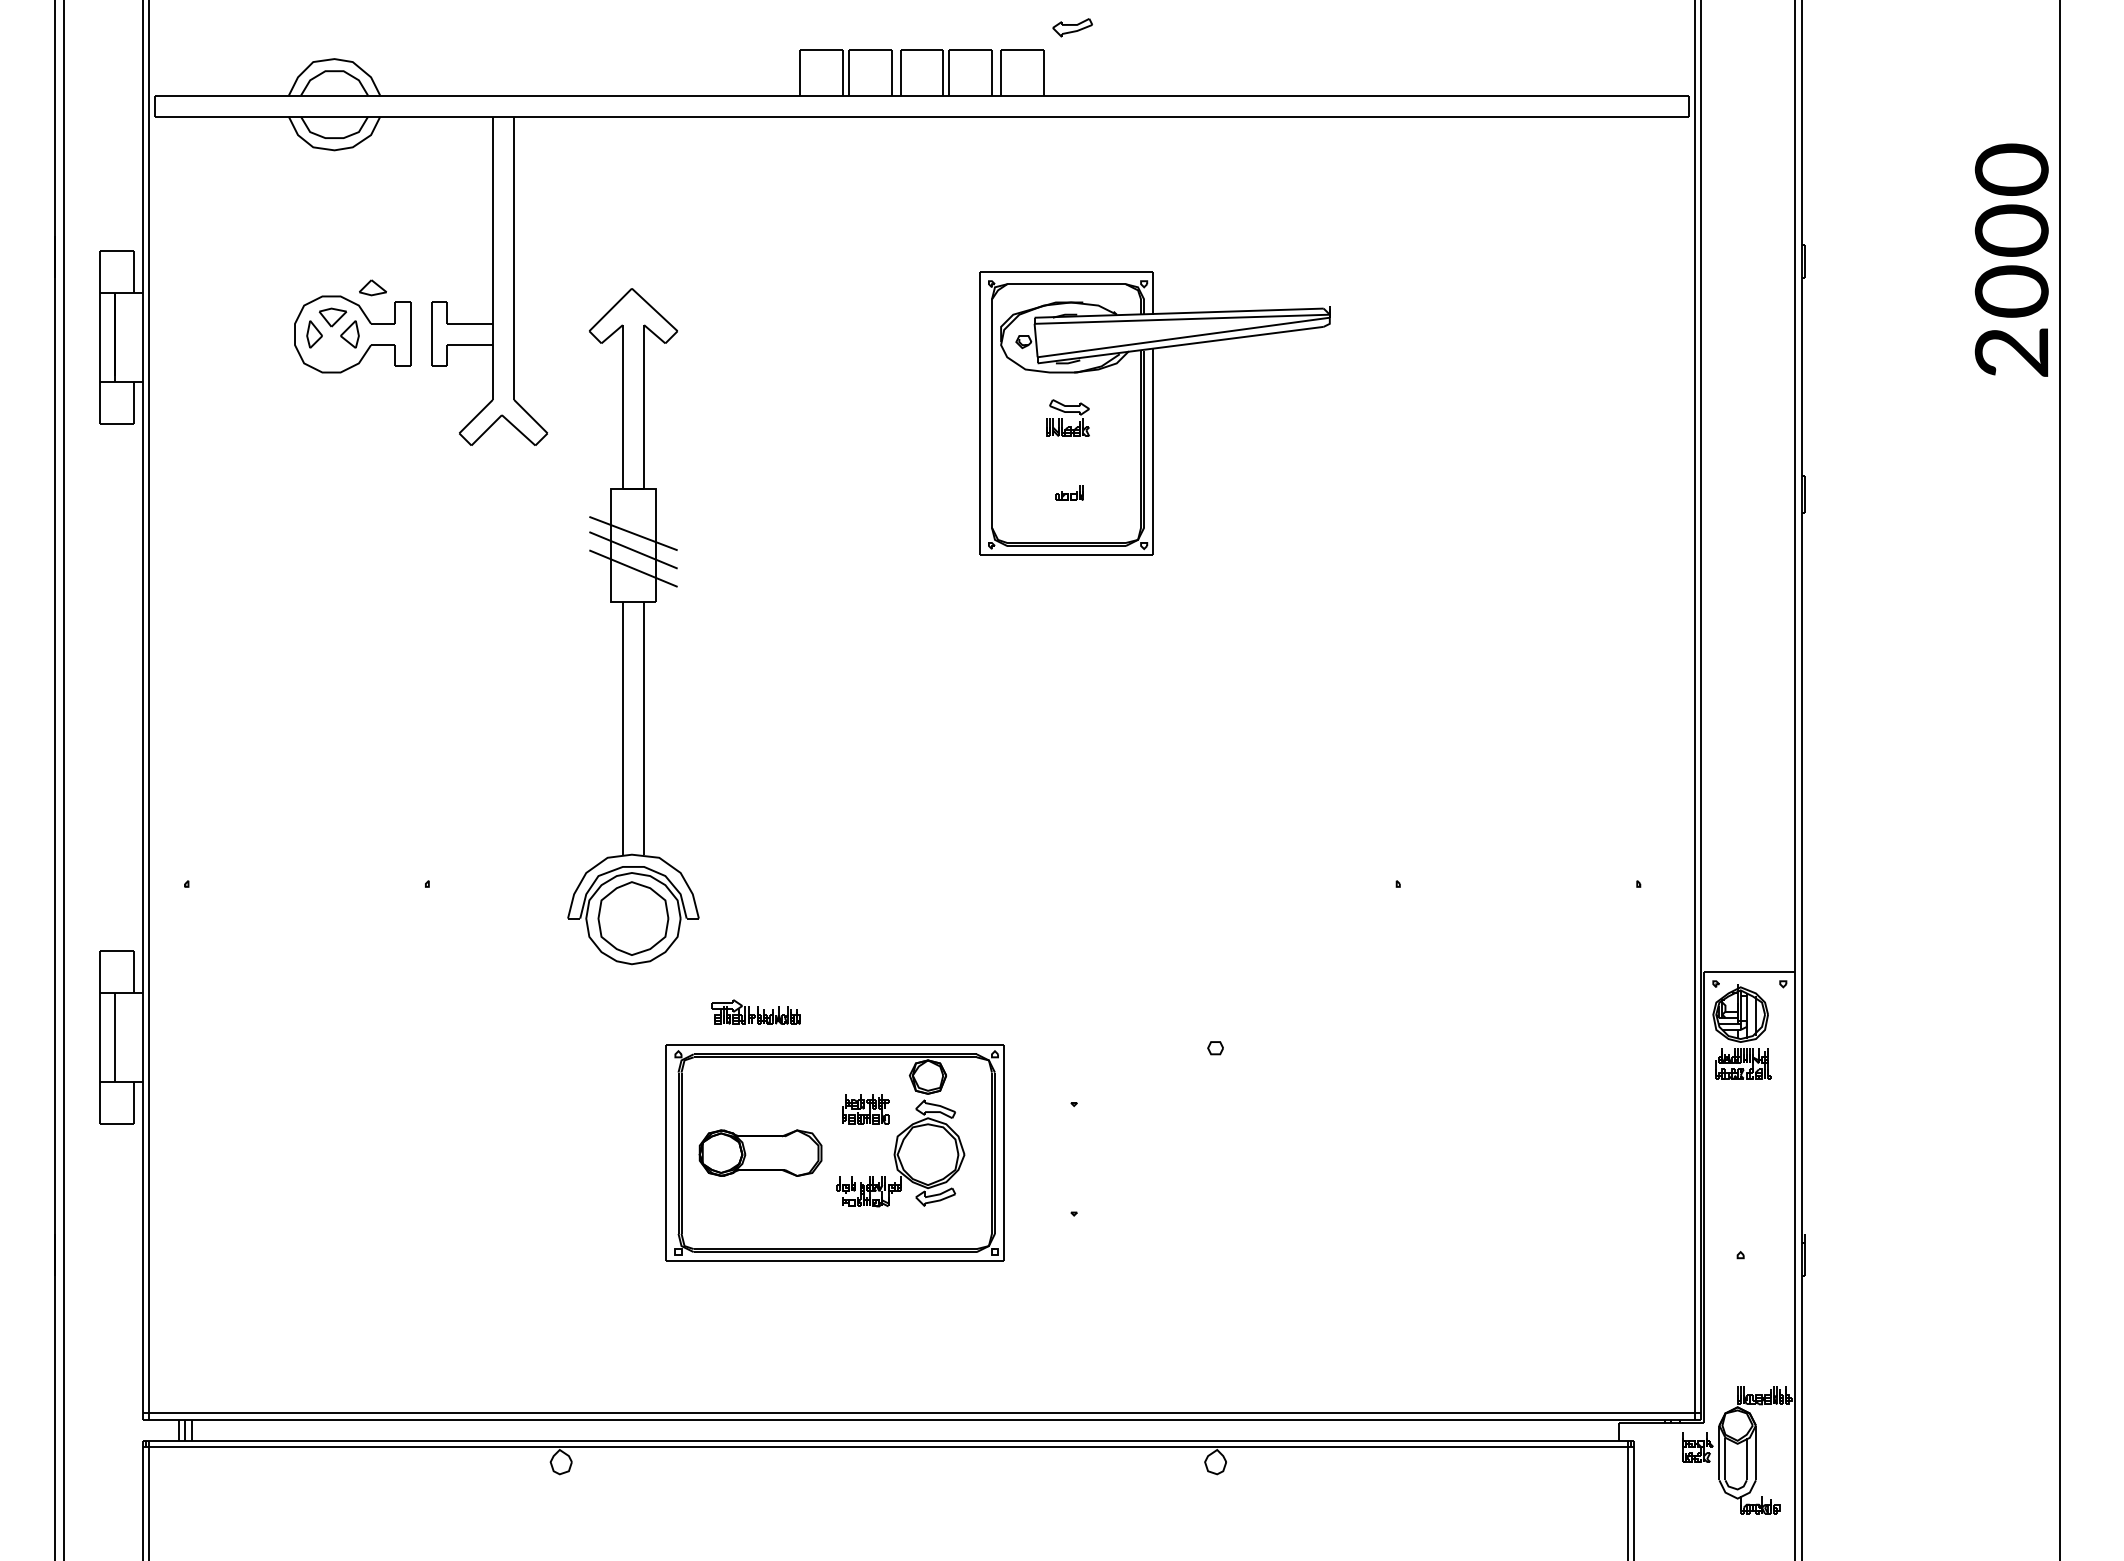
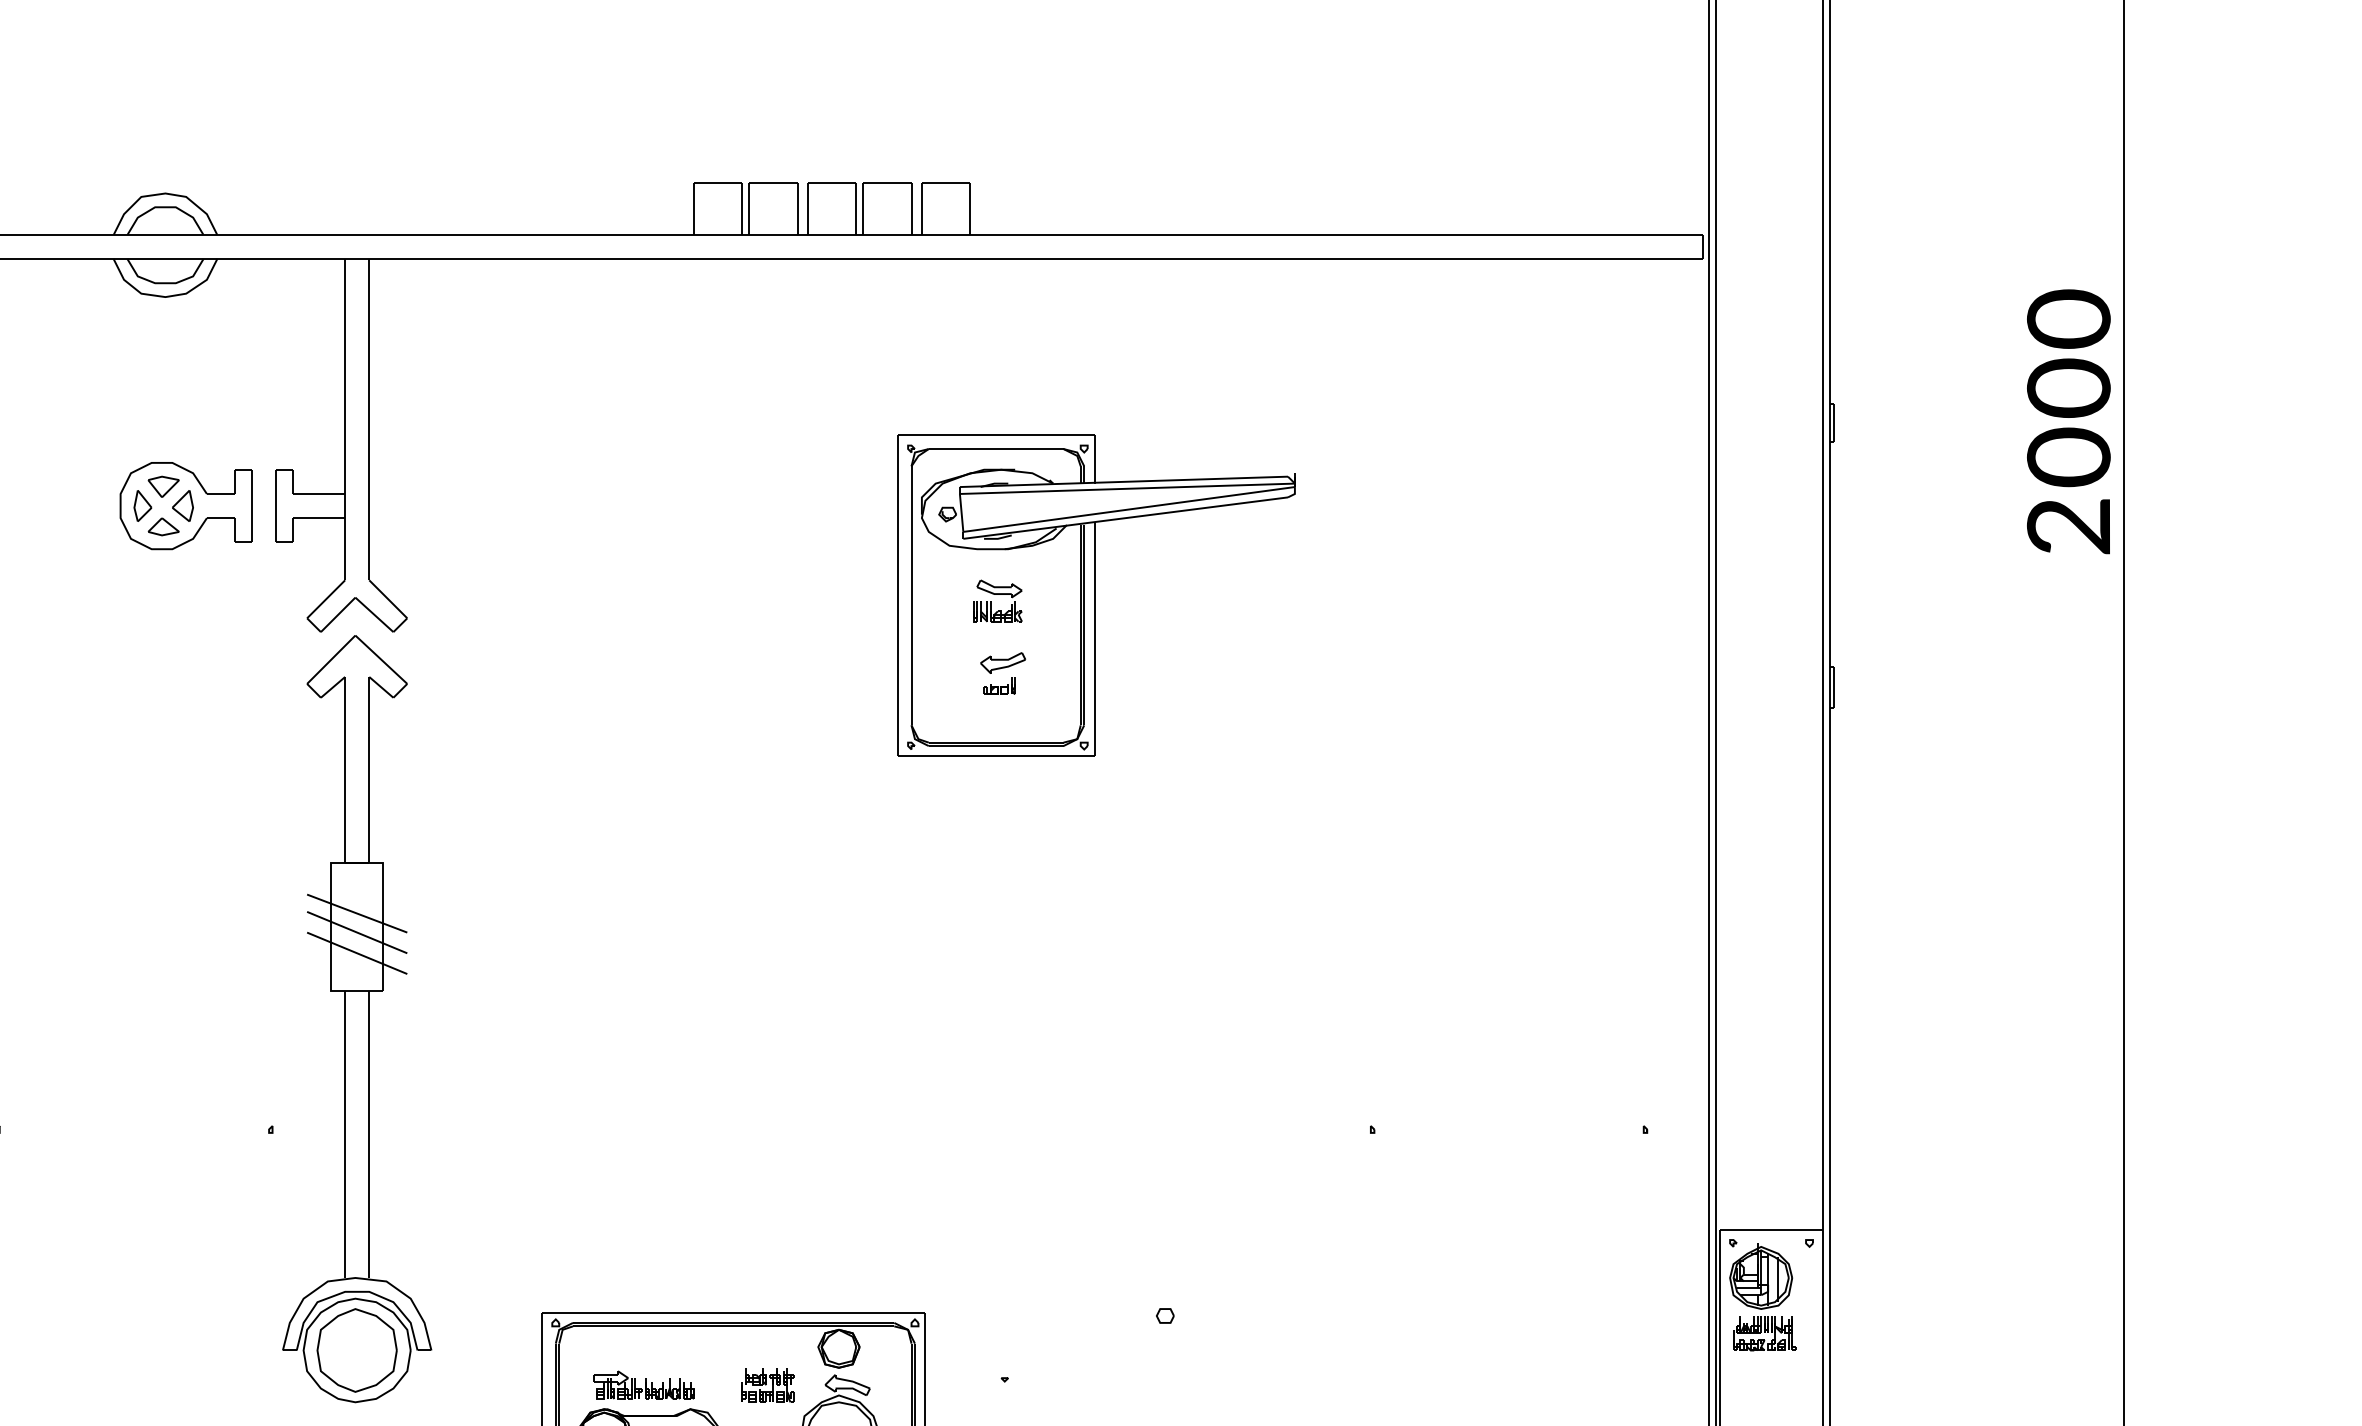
part: (1072, 27) -> (1002, 662), moved
part: (372, 287) -> (163, 526), moved
part: (633, 626) -> (357, 1018), moved
part: (755, 1011) -> (643, 1384), moved

